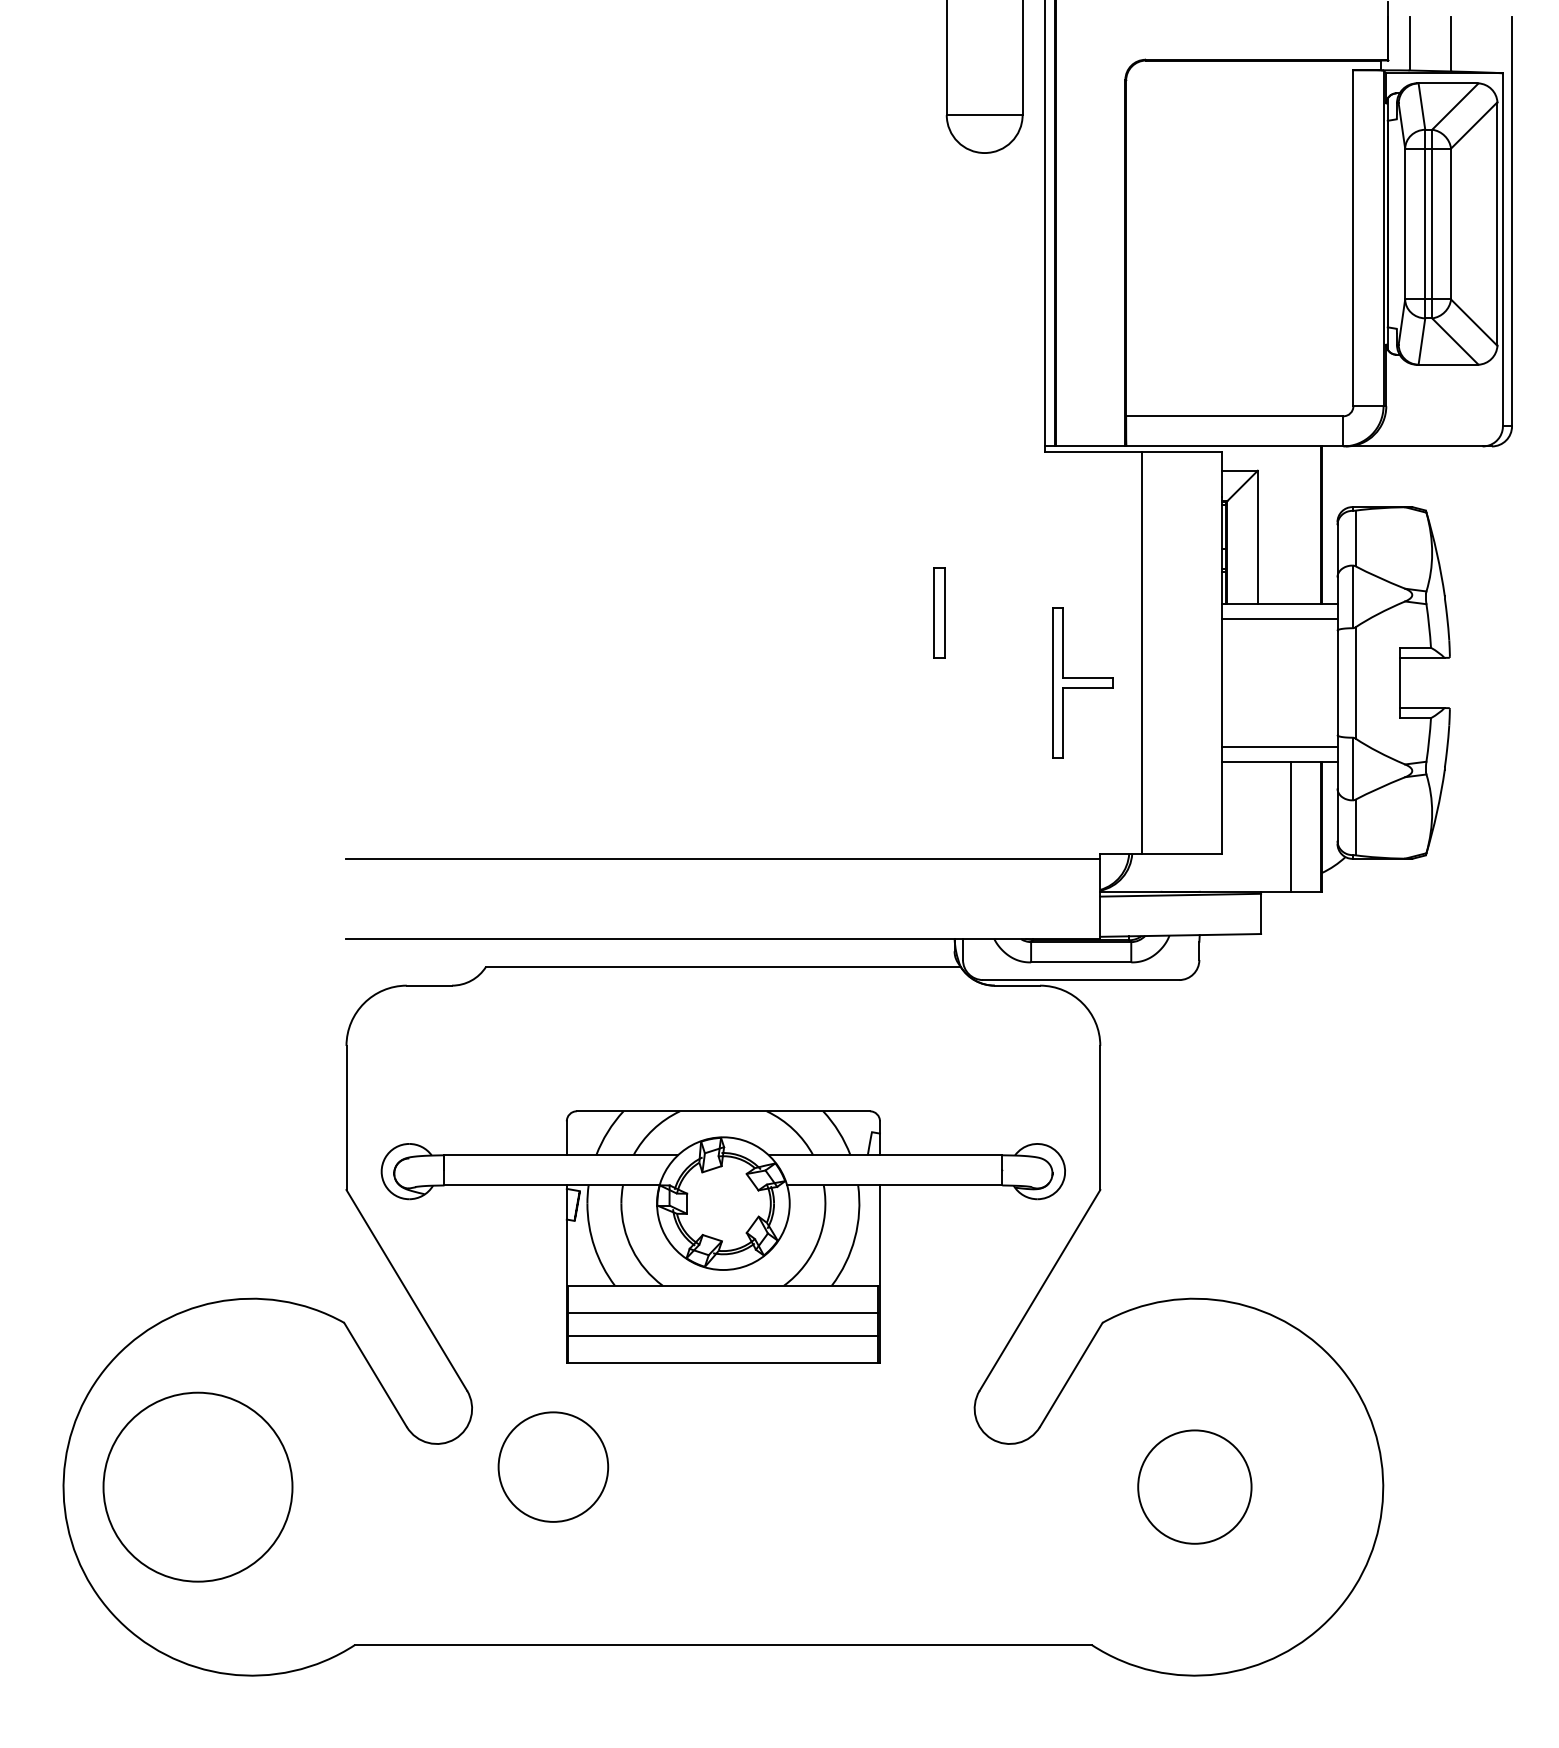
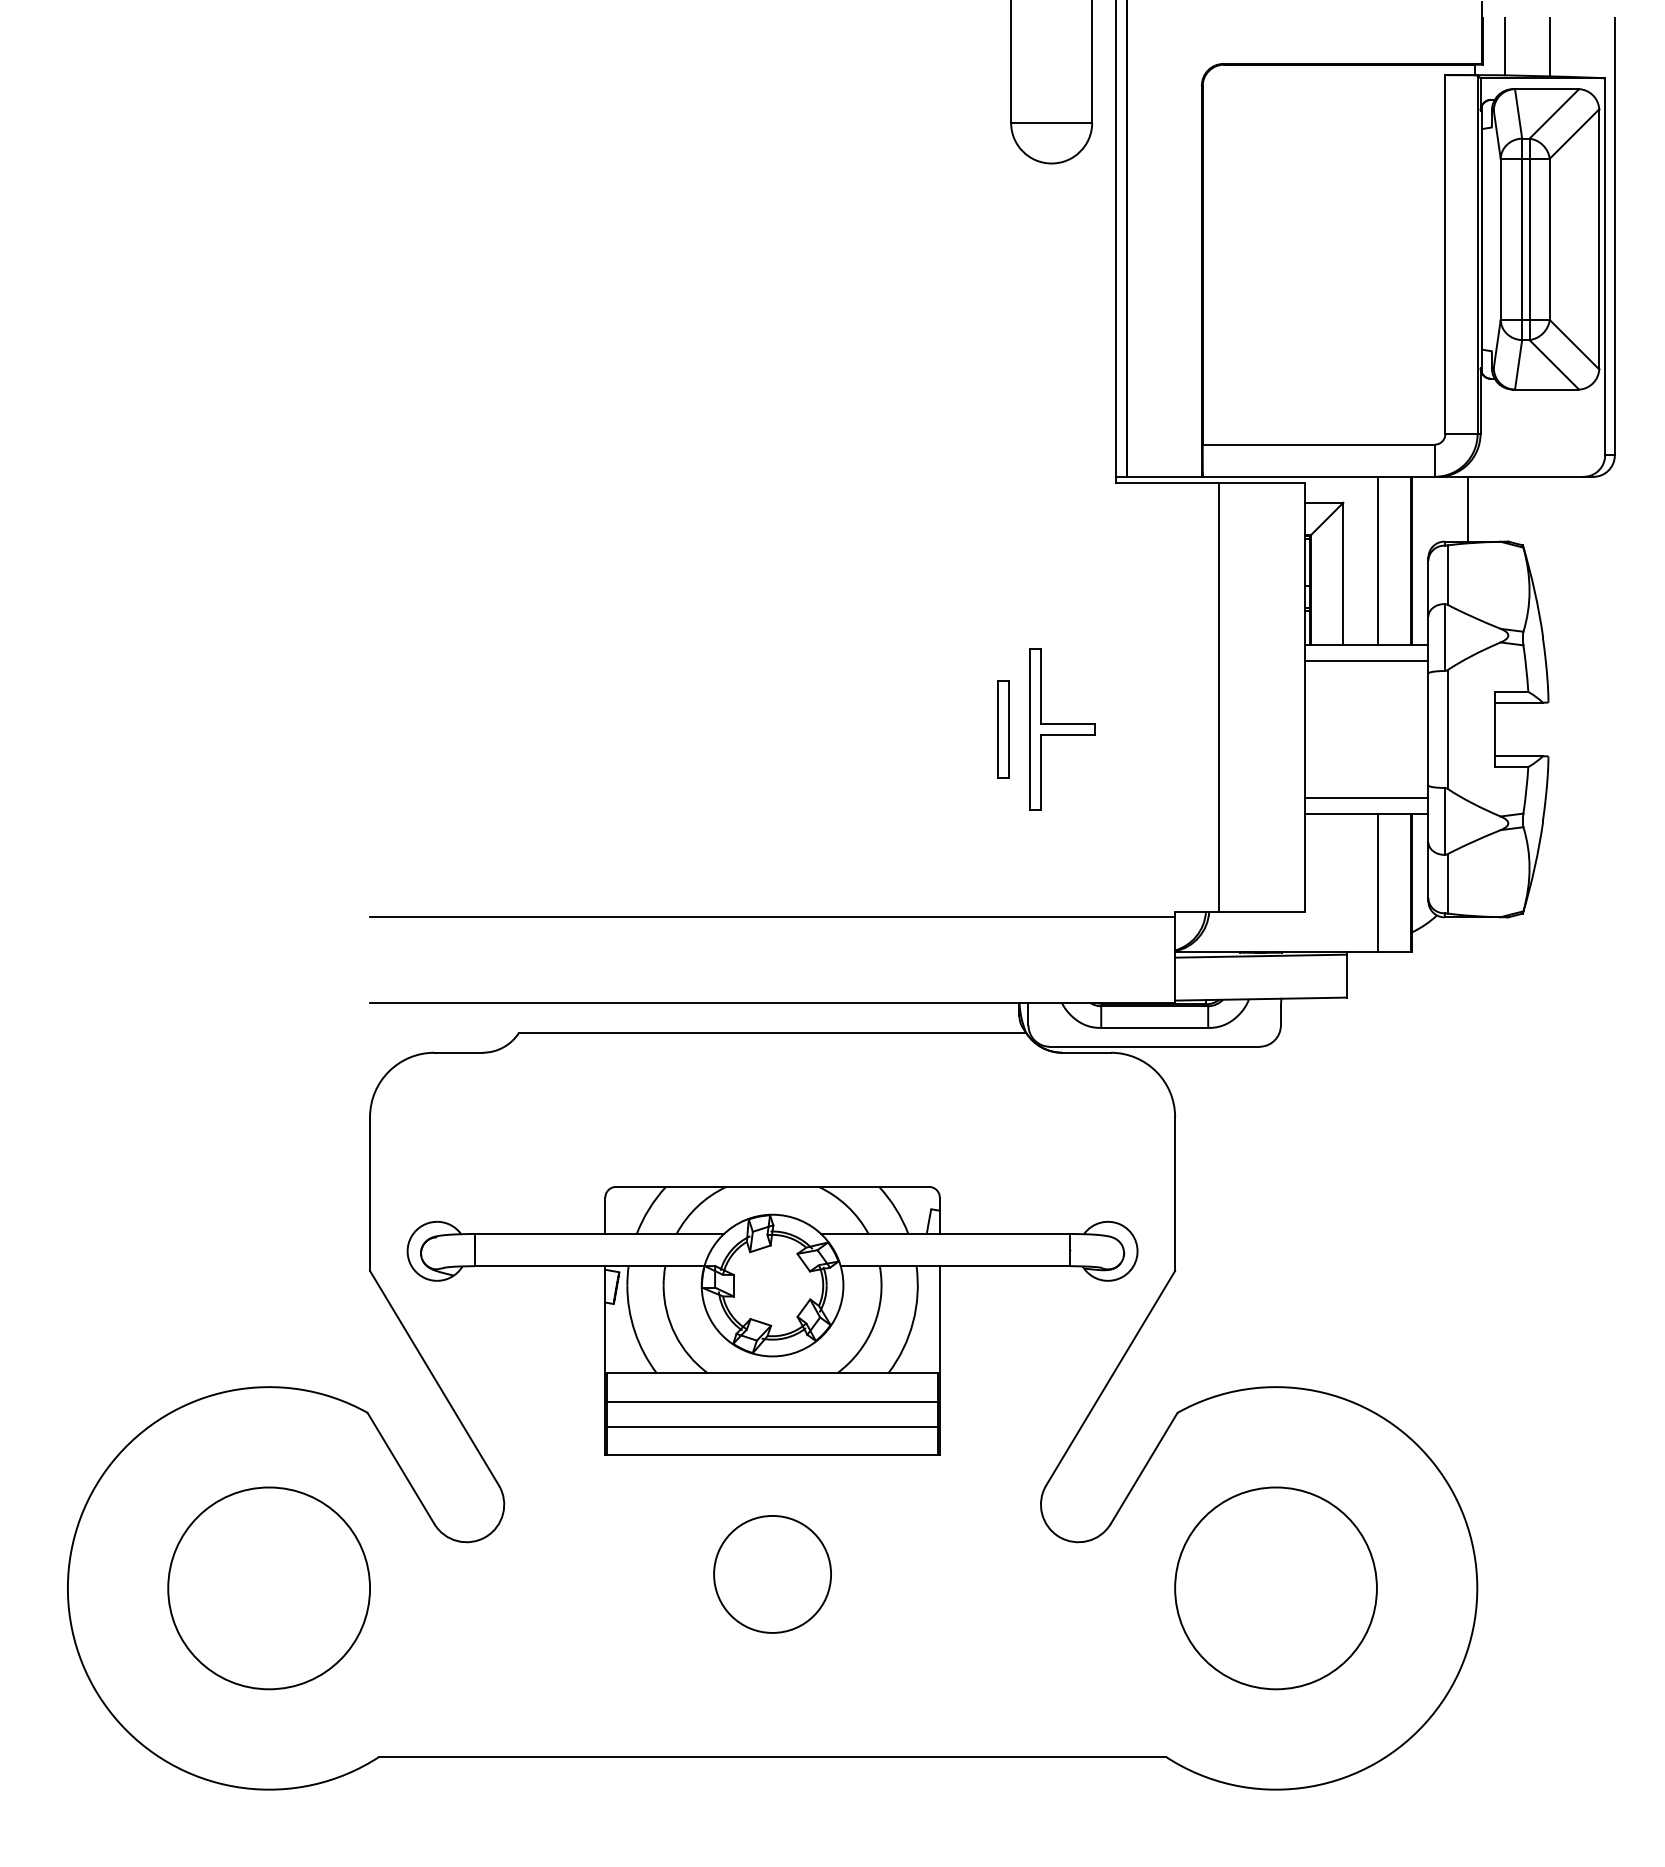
line: (1374, 476) -> (1467, 508), added
line: (1290, 524) -> (1378, 560), added
part: (939, 612) -> (1003, 728), moved
part: (1082, 682) -> (1062, 728), moved
circle: (553, 1466) -> (772, 1573), moved
circle: (197, 1486) -> (268, 1587), moved
circle: (1194, 1486) -> (1275, 1587), size x1.67

